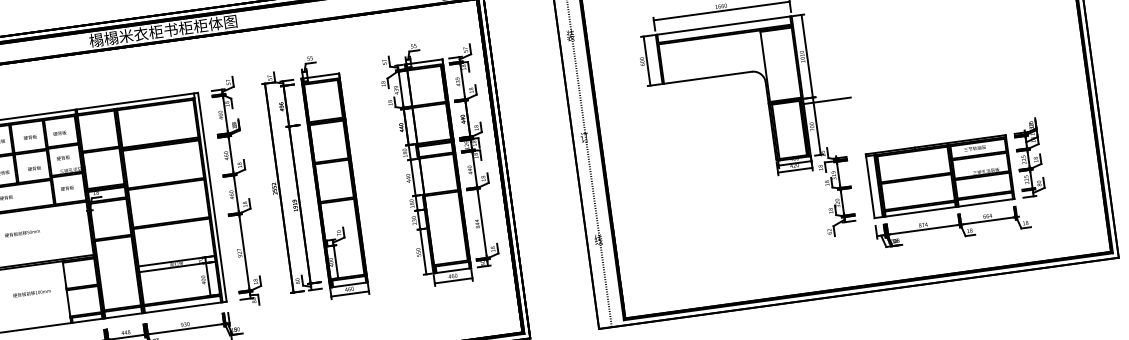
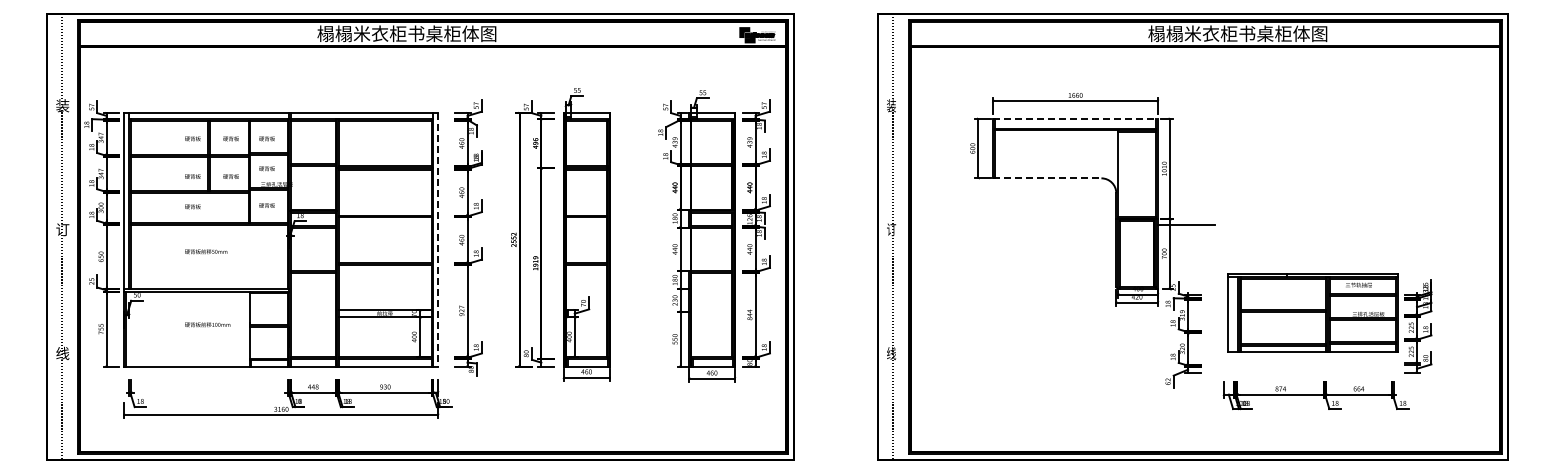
line: (724, 25) -> (1076, 118), solid -> dashed
text: (185, 27) -> (434, 33), 榻榻米衣柜书柜柜体图 -> 榻榻米衣柜书桌柜体图
line: (707, 77) -> (1047, 178), solid -> dashed
part: (939, 176) -> (1312, 312), moved
line: (212, 196) -> (438, 239), solid -> dashed

